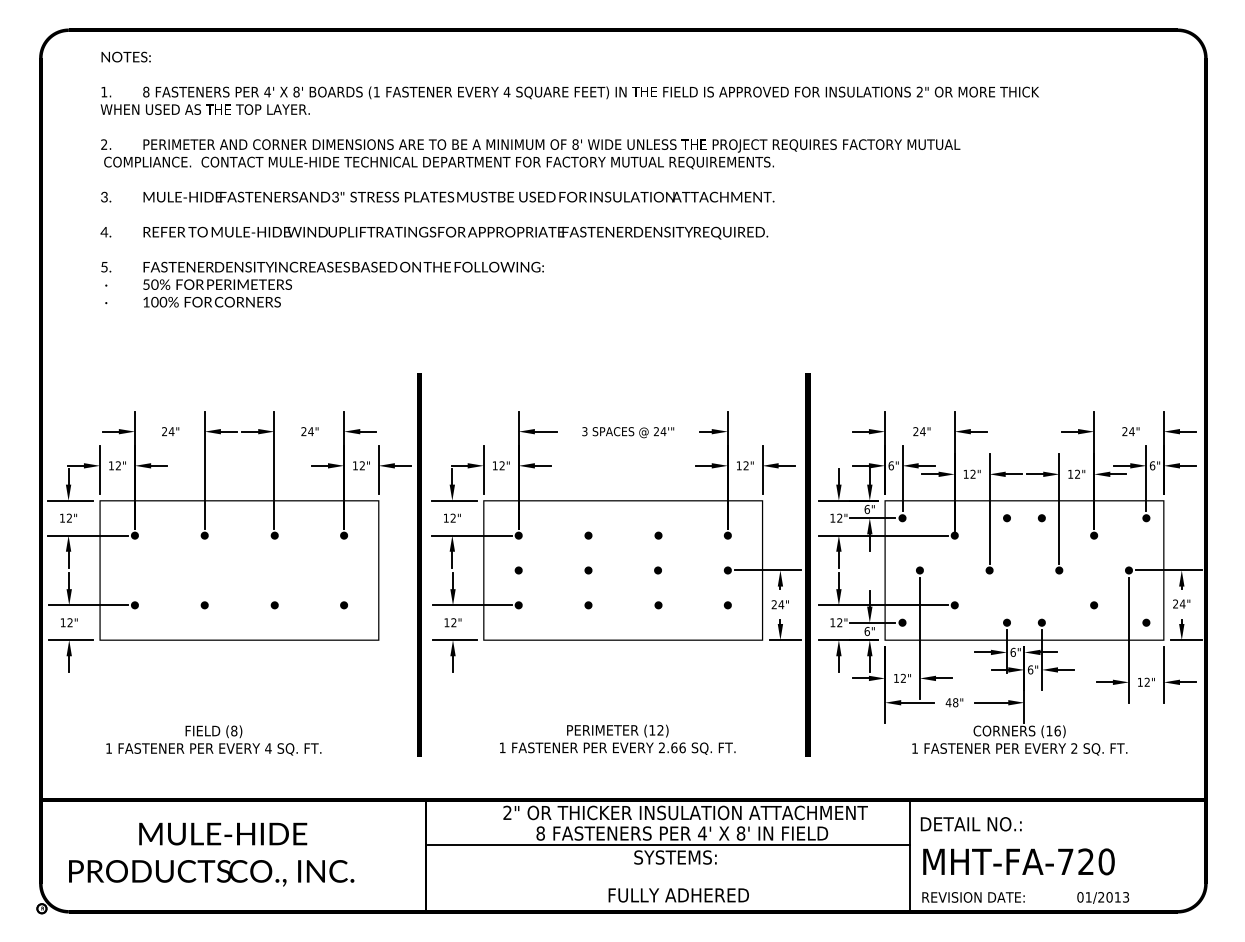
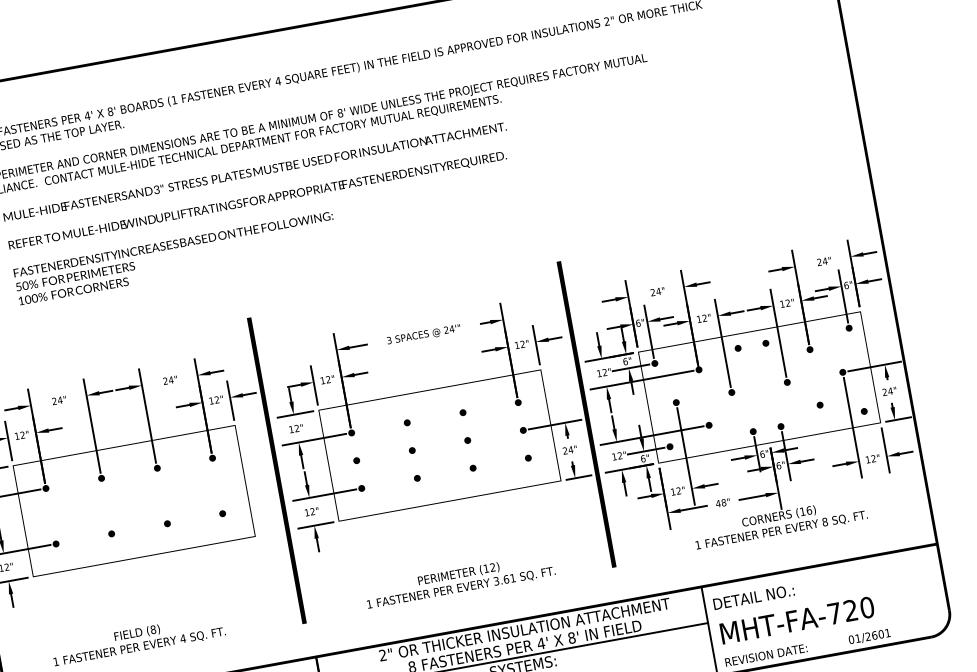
text: (672, 747) -> (504, 579), 2.66 -> 3.61
text: (1074, 748) -> (825, 522), 2 -> 8
text: (1117, 897) -> (881, 634), 01/2013 -> 01/2601

